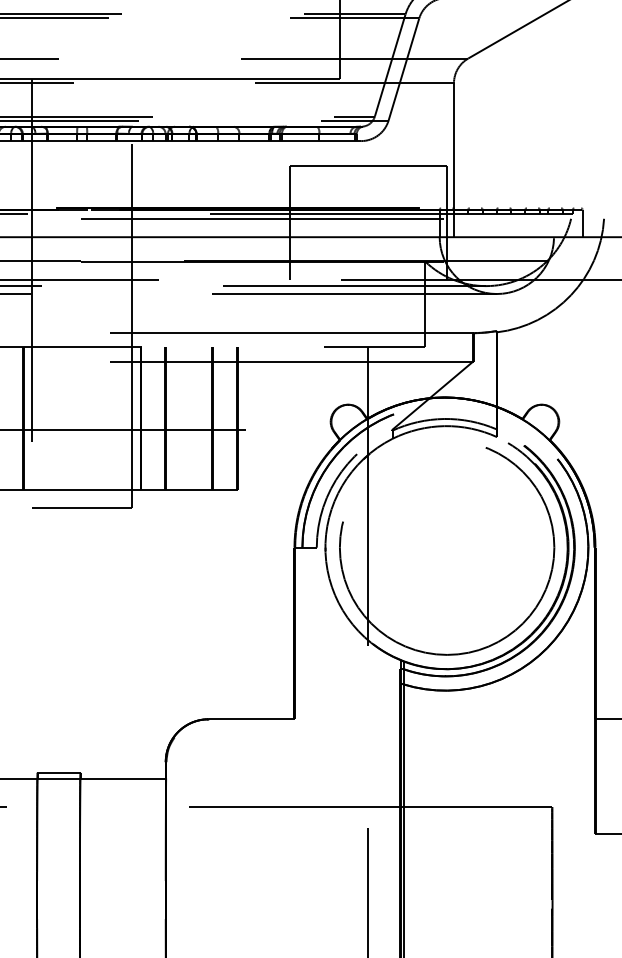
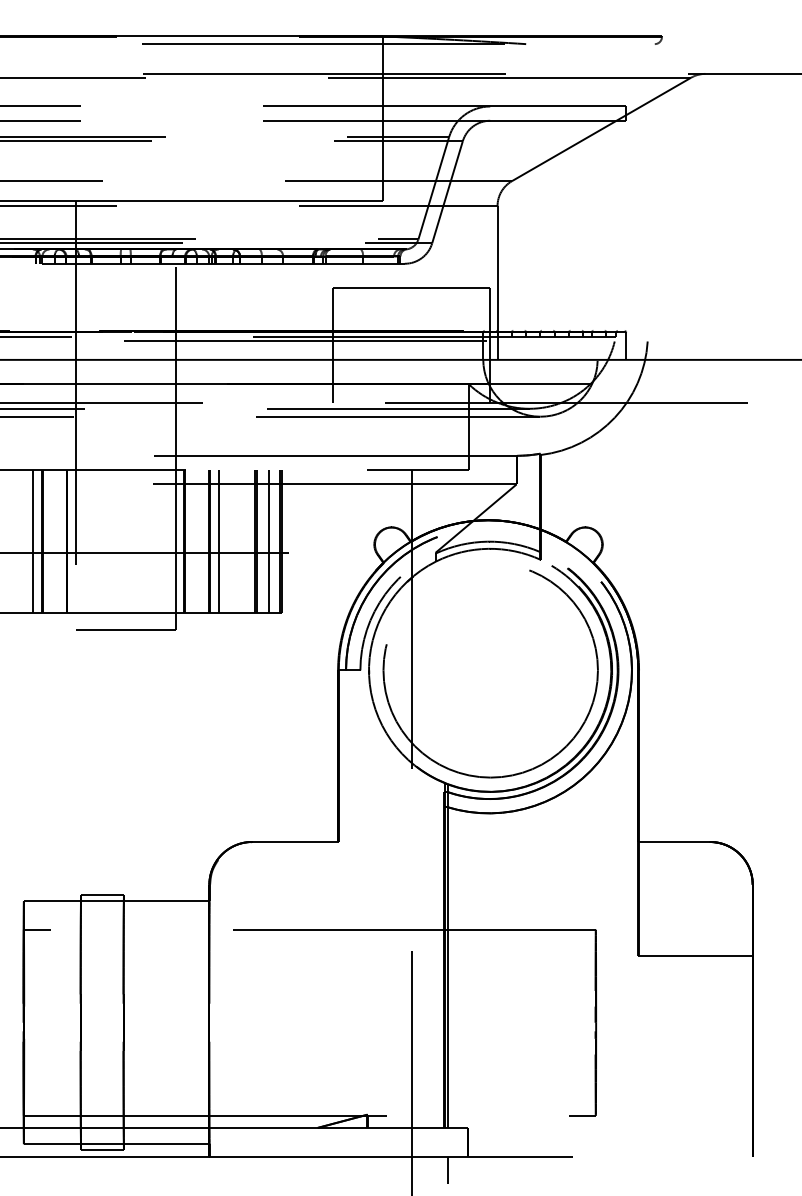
line: (174, 418) -> (218, 541), added
line: (224, 418) -> (268, 541), added

